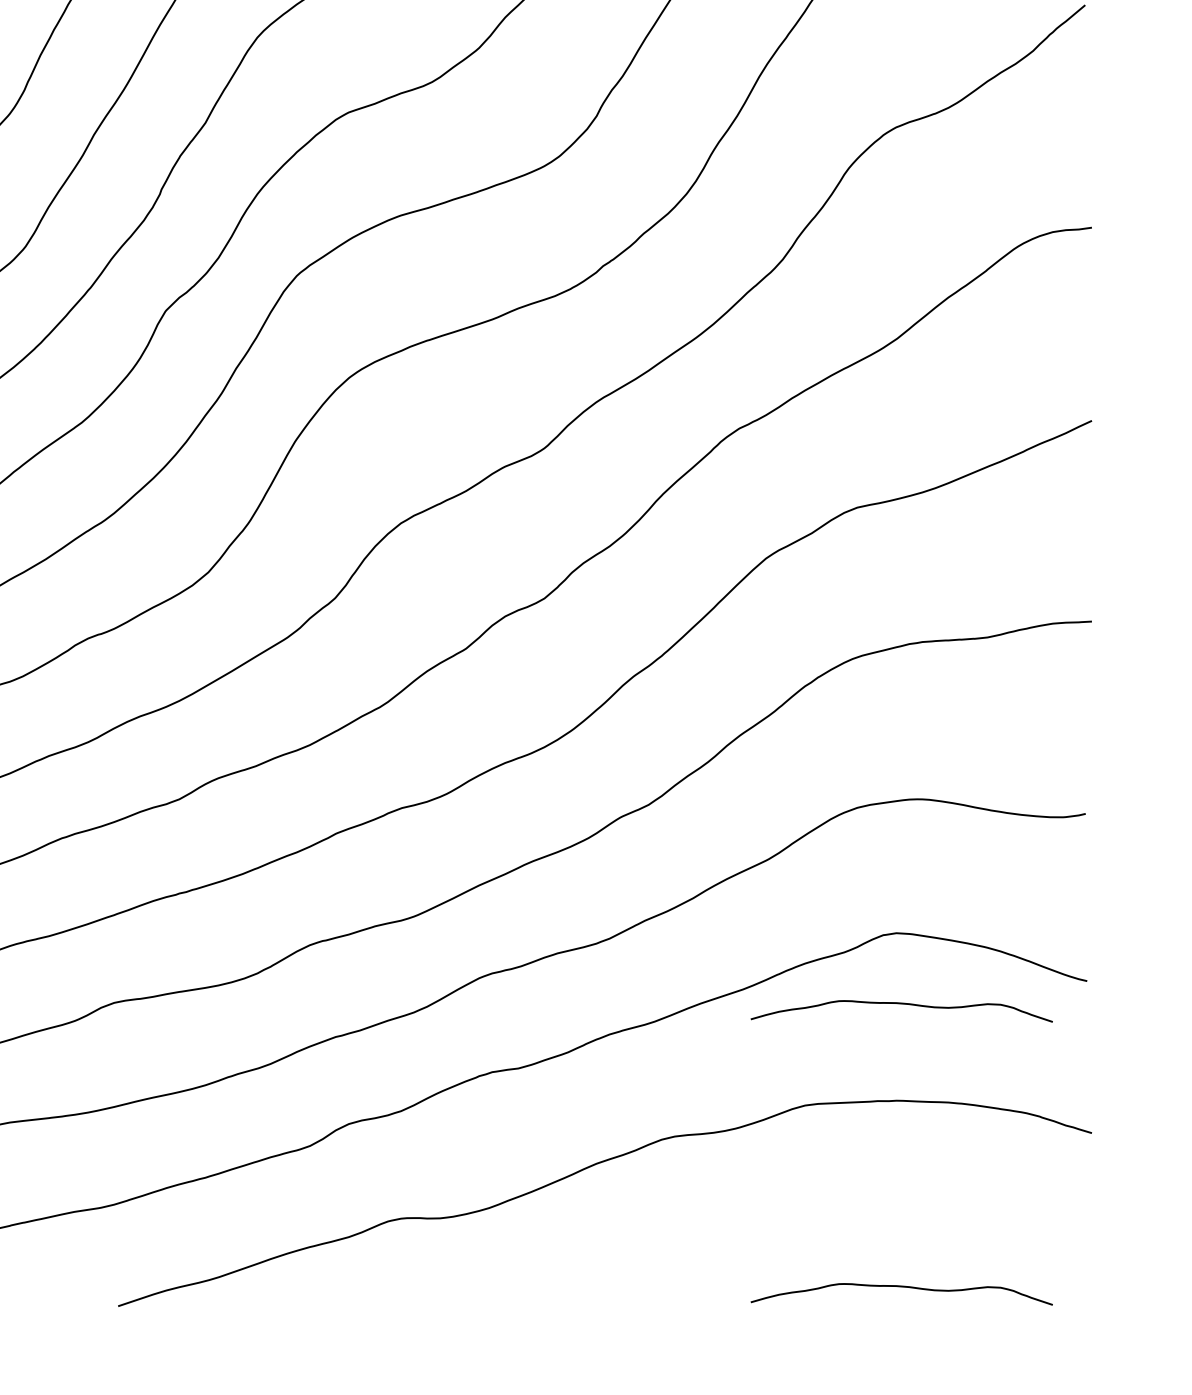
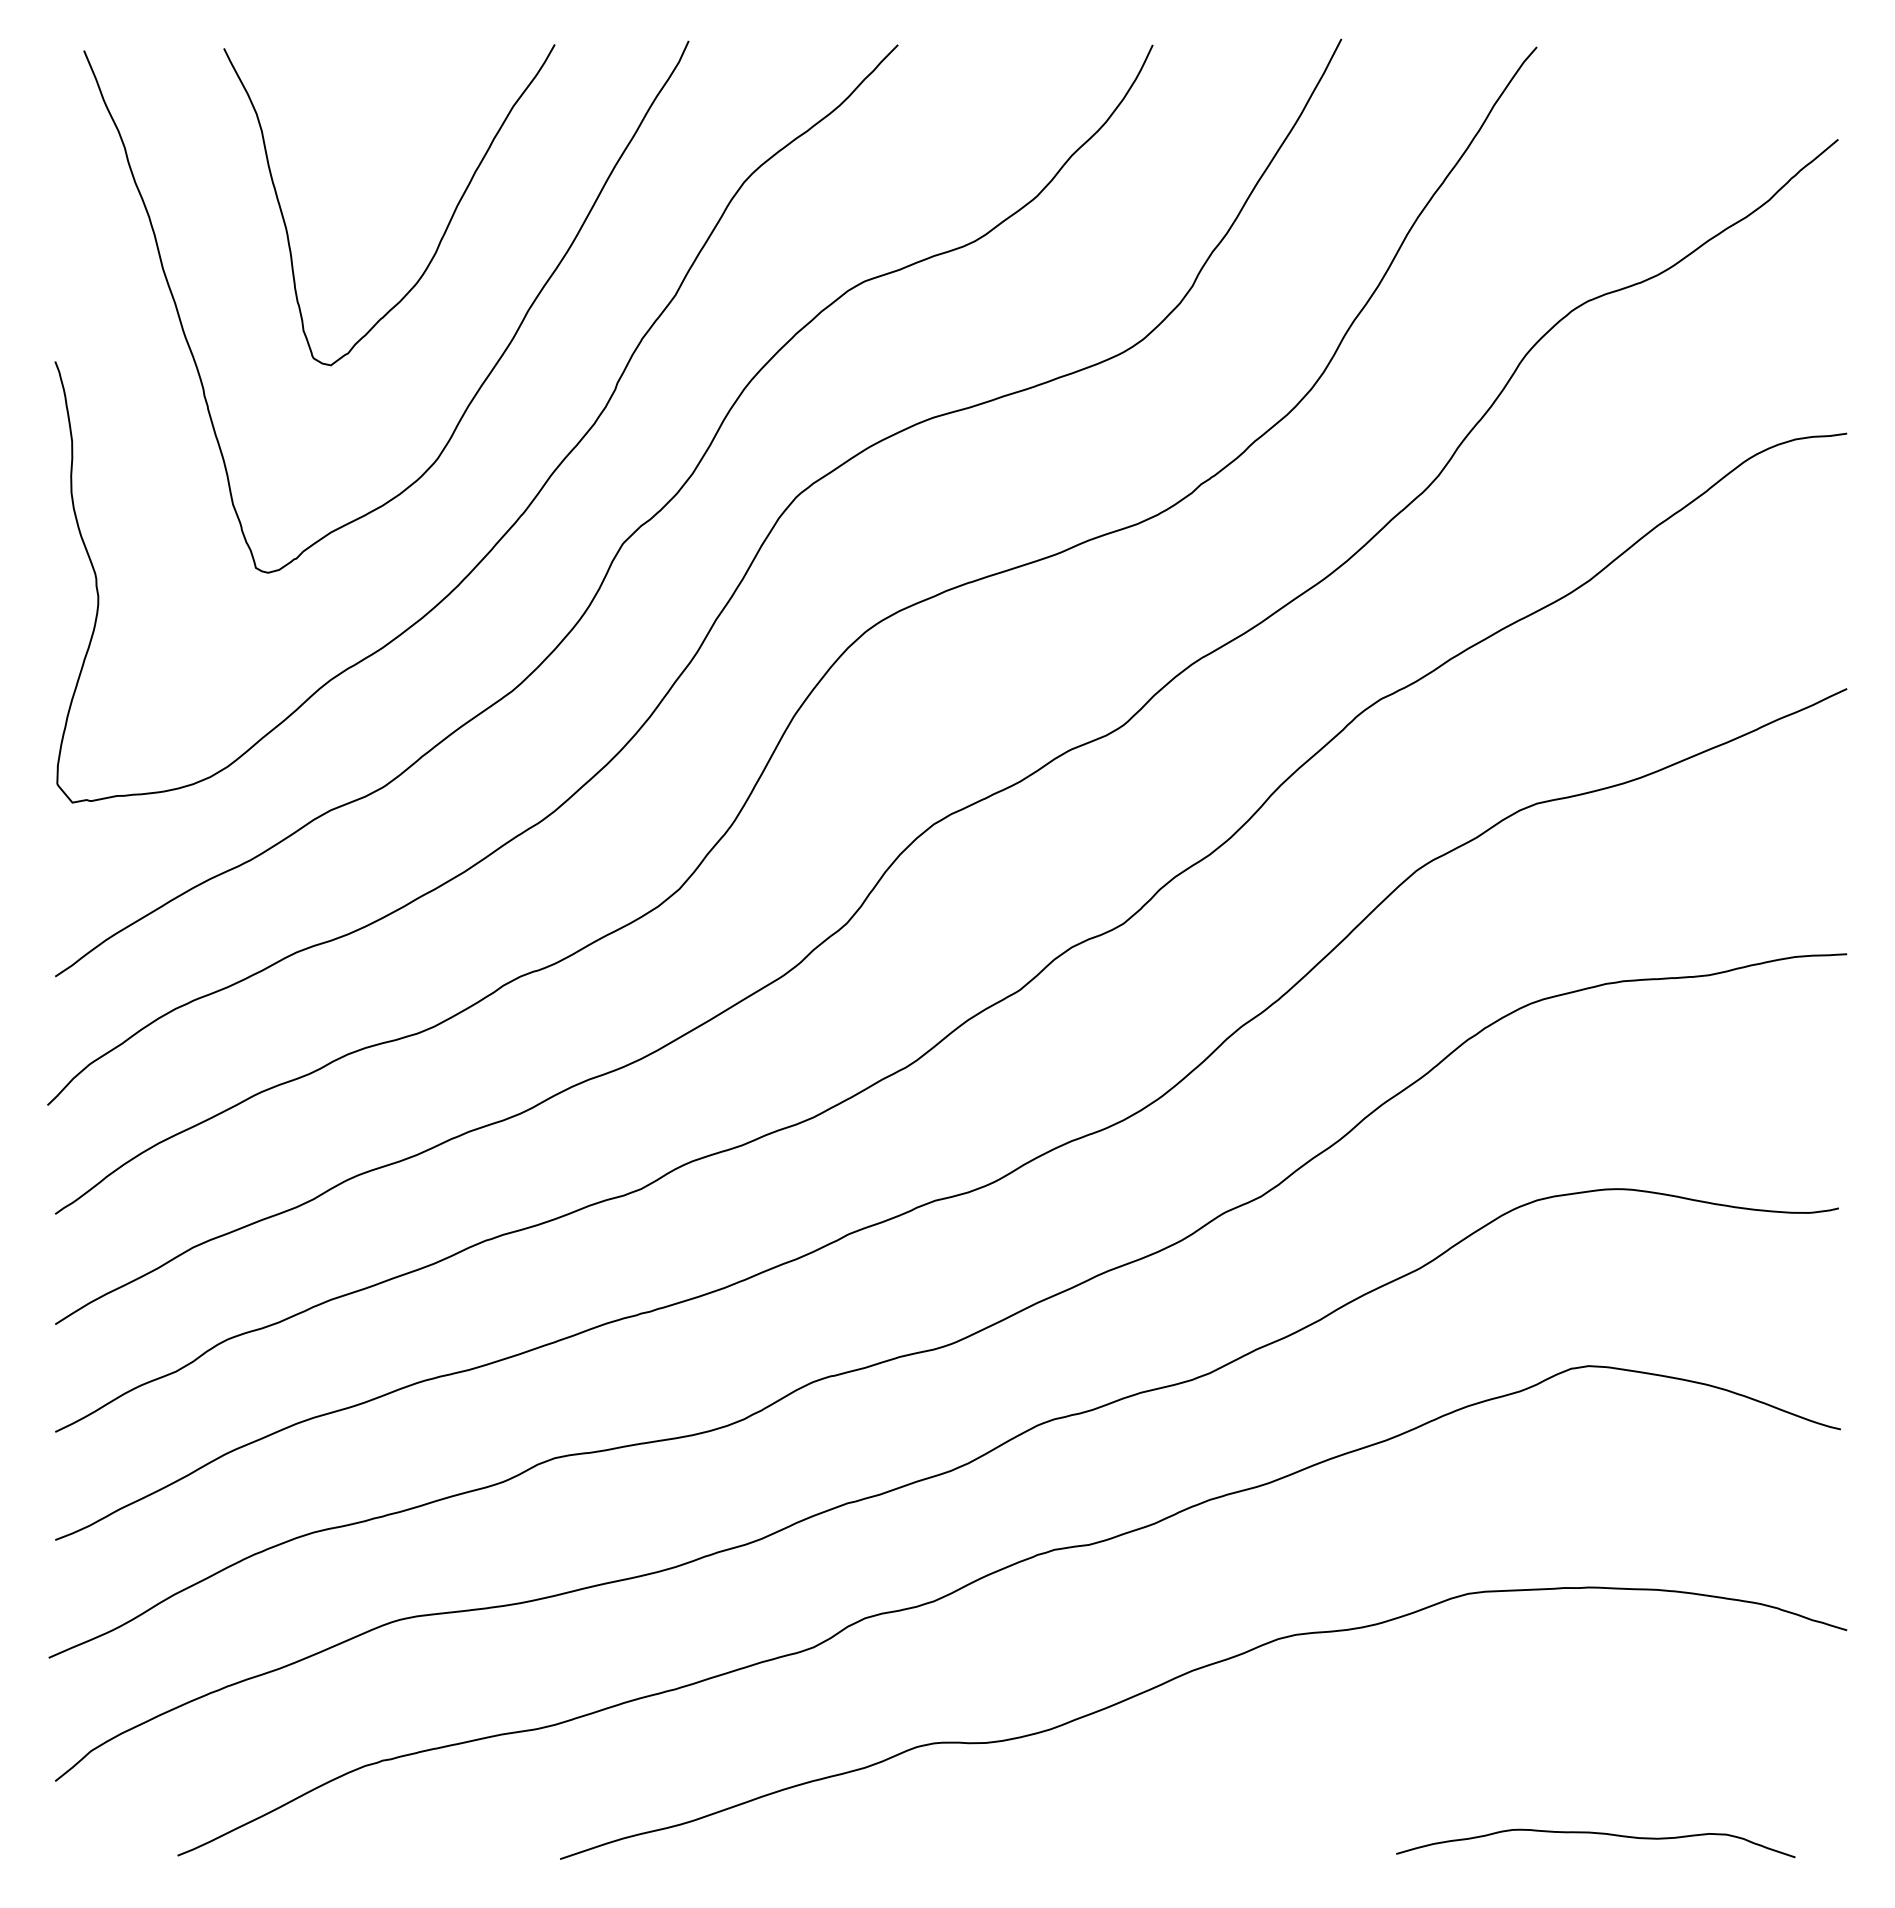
curve: (903, 1004) -> (1597, 1460), removed

